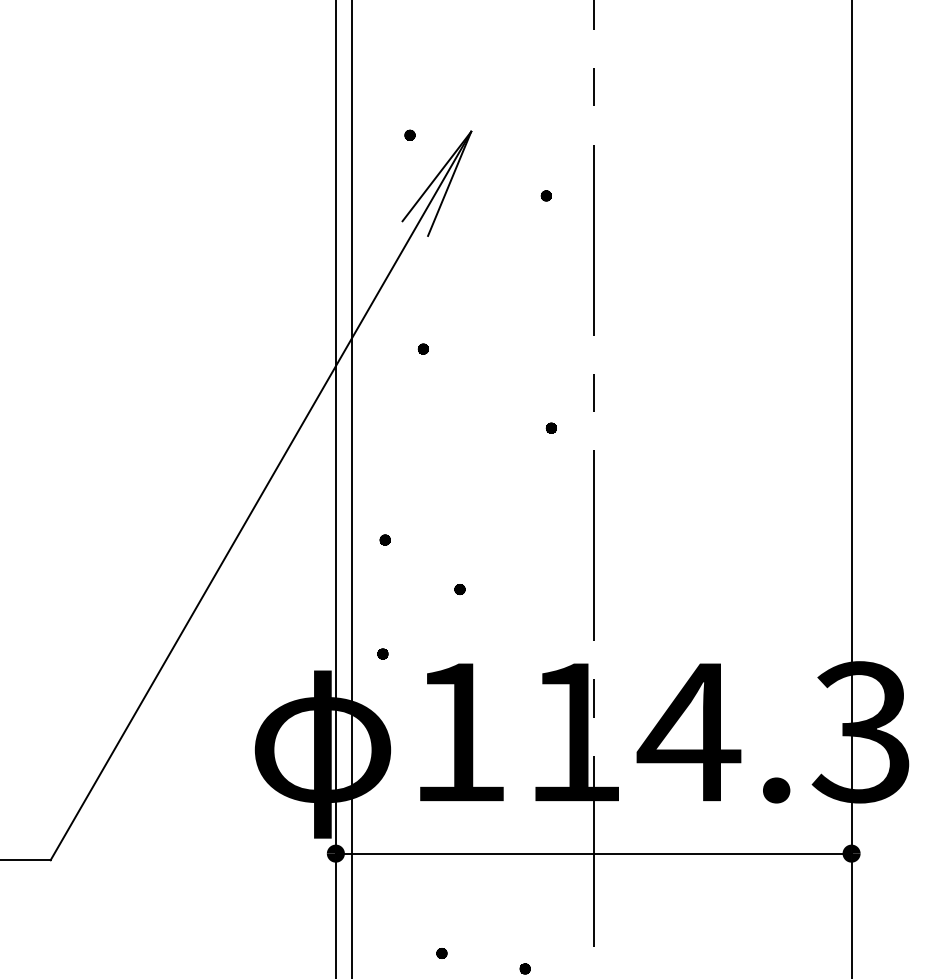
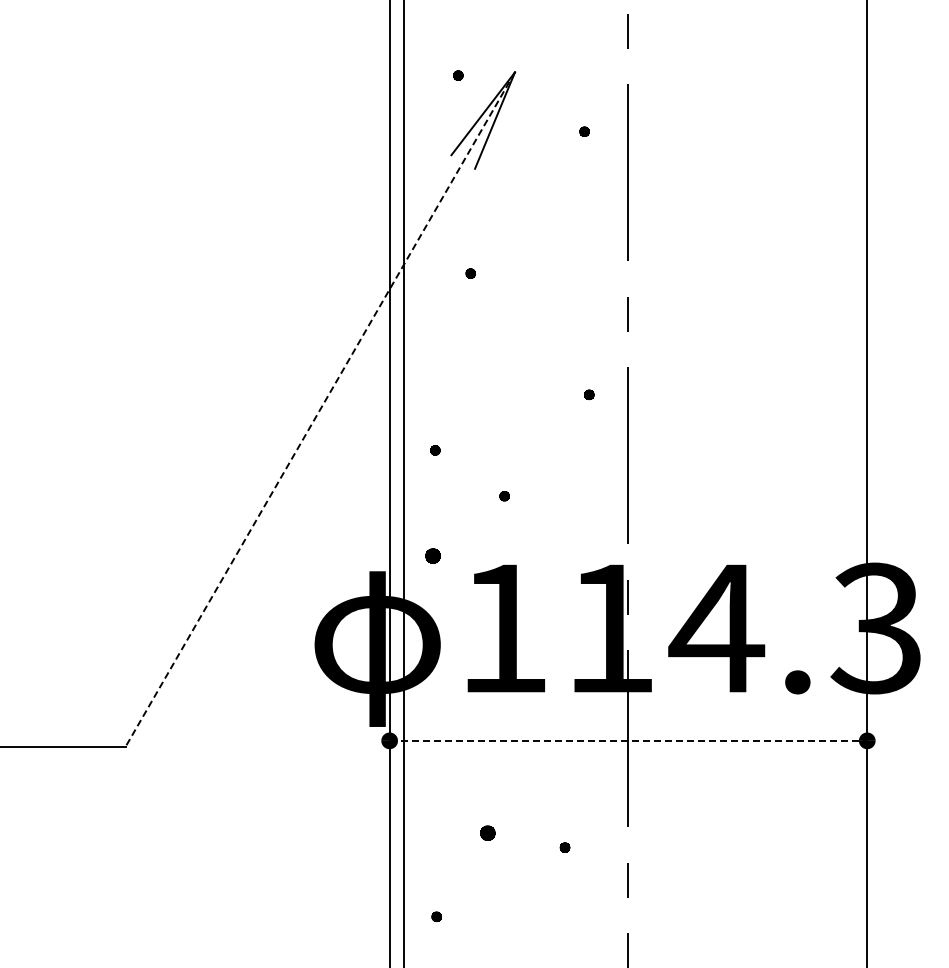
part: (551, 427) -> (589, 394), moved
line: (261, 495) -> (320, 409), solid -> dashed
part: (383, 653) -> (433, 555), size x1.6
line: (593, 853) -> (628, 740), solid -> dashed
part: (441, 953) -> (487, 833), size x1.6

